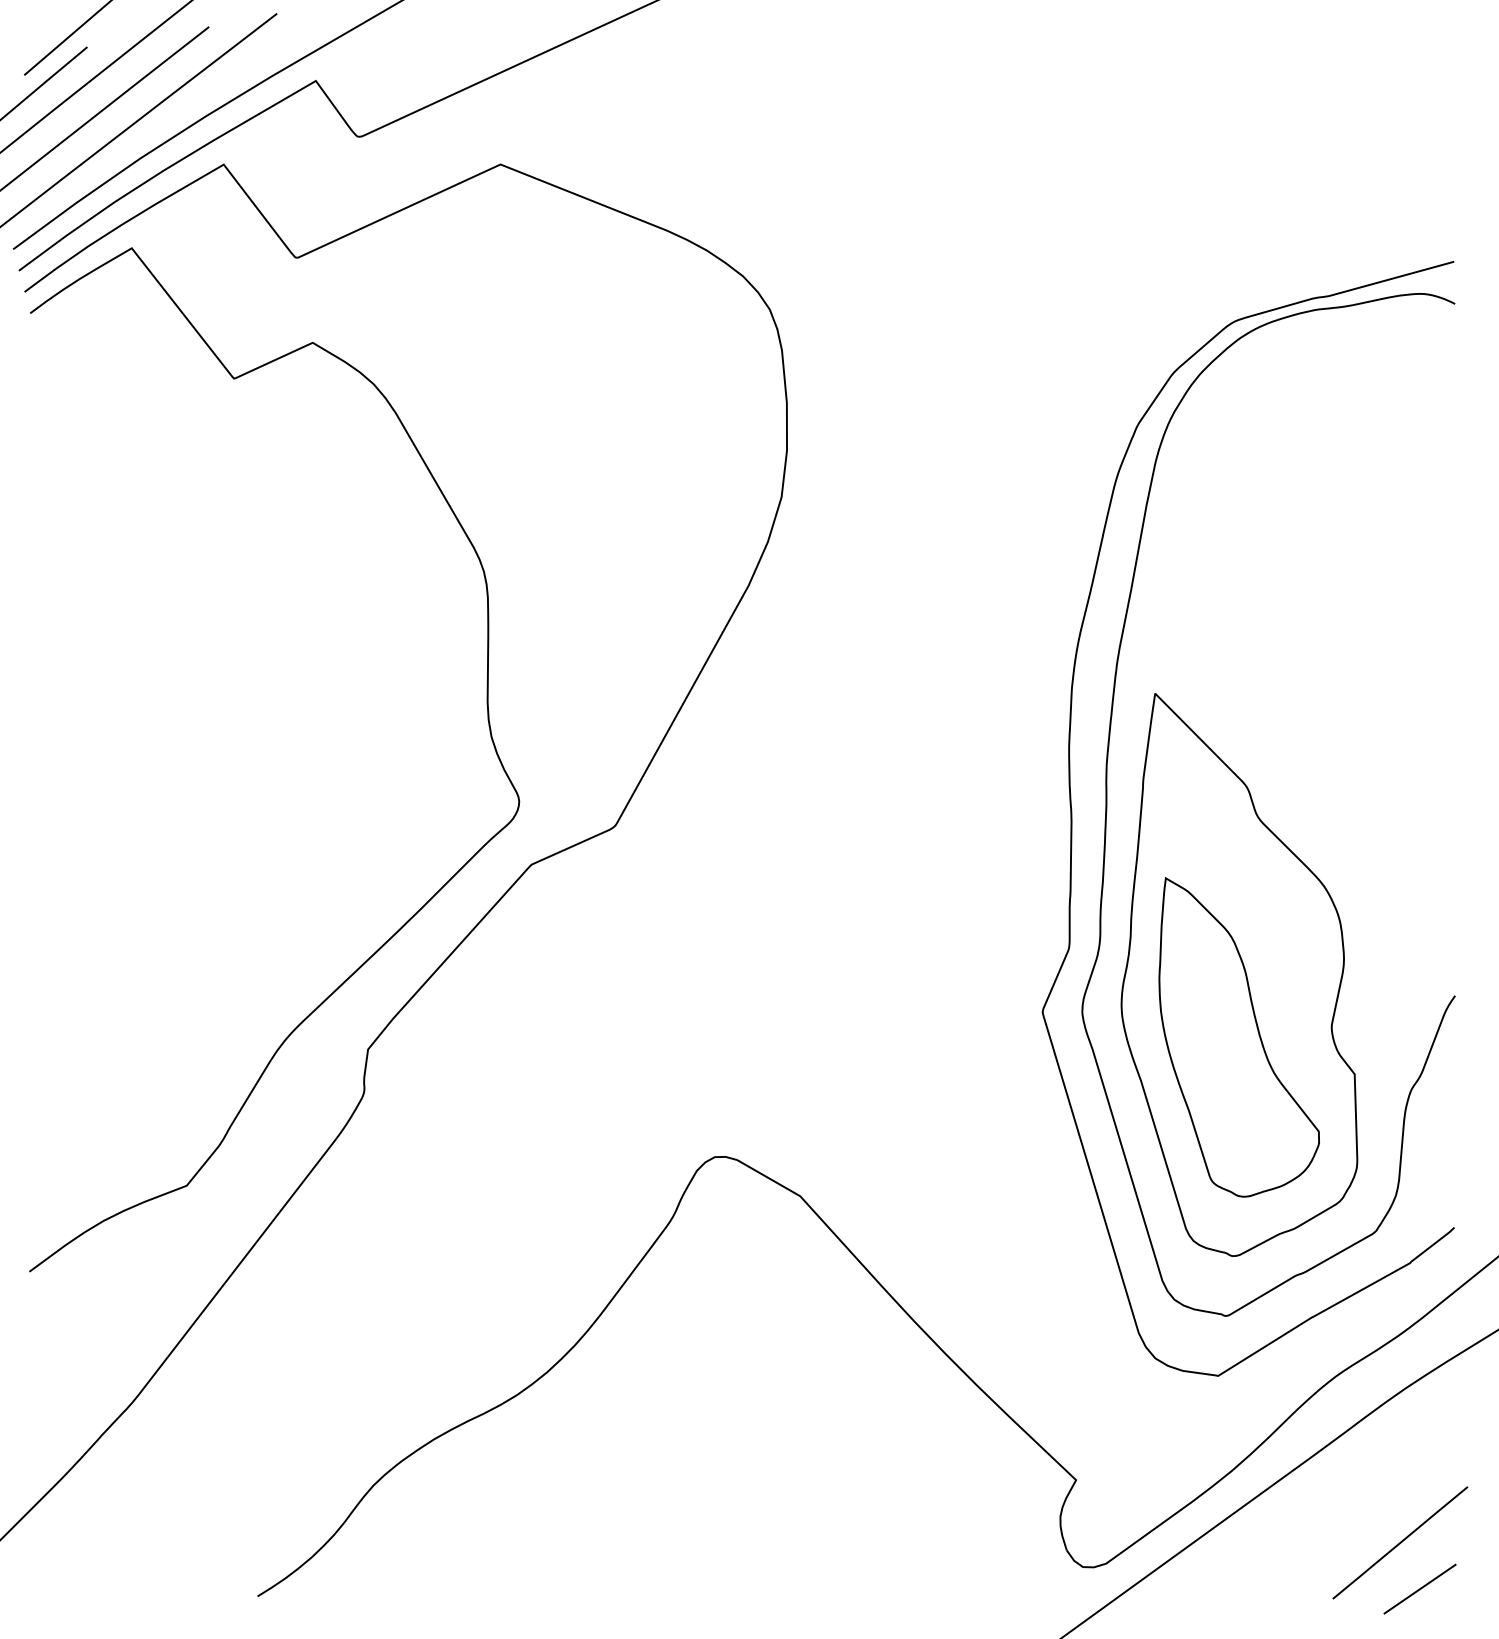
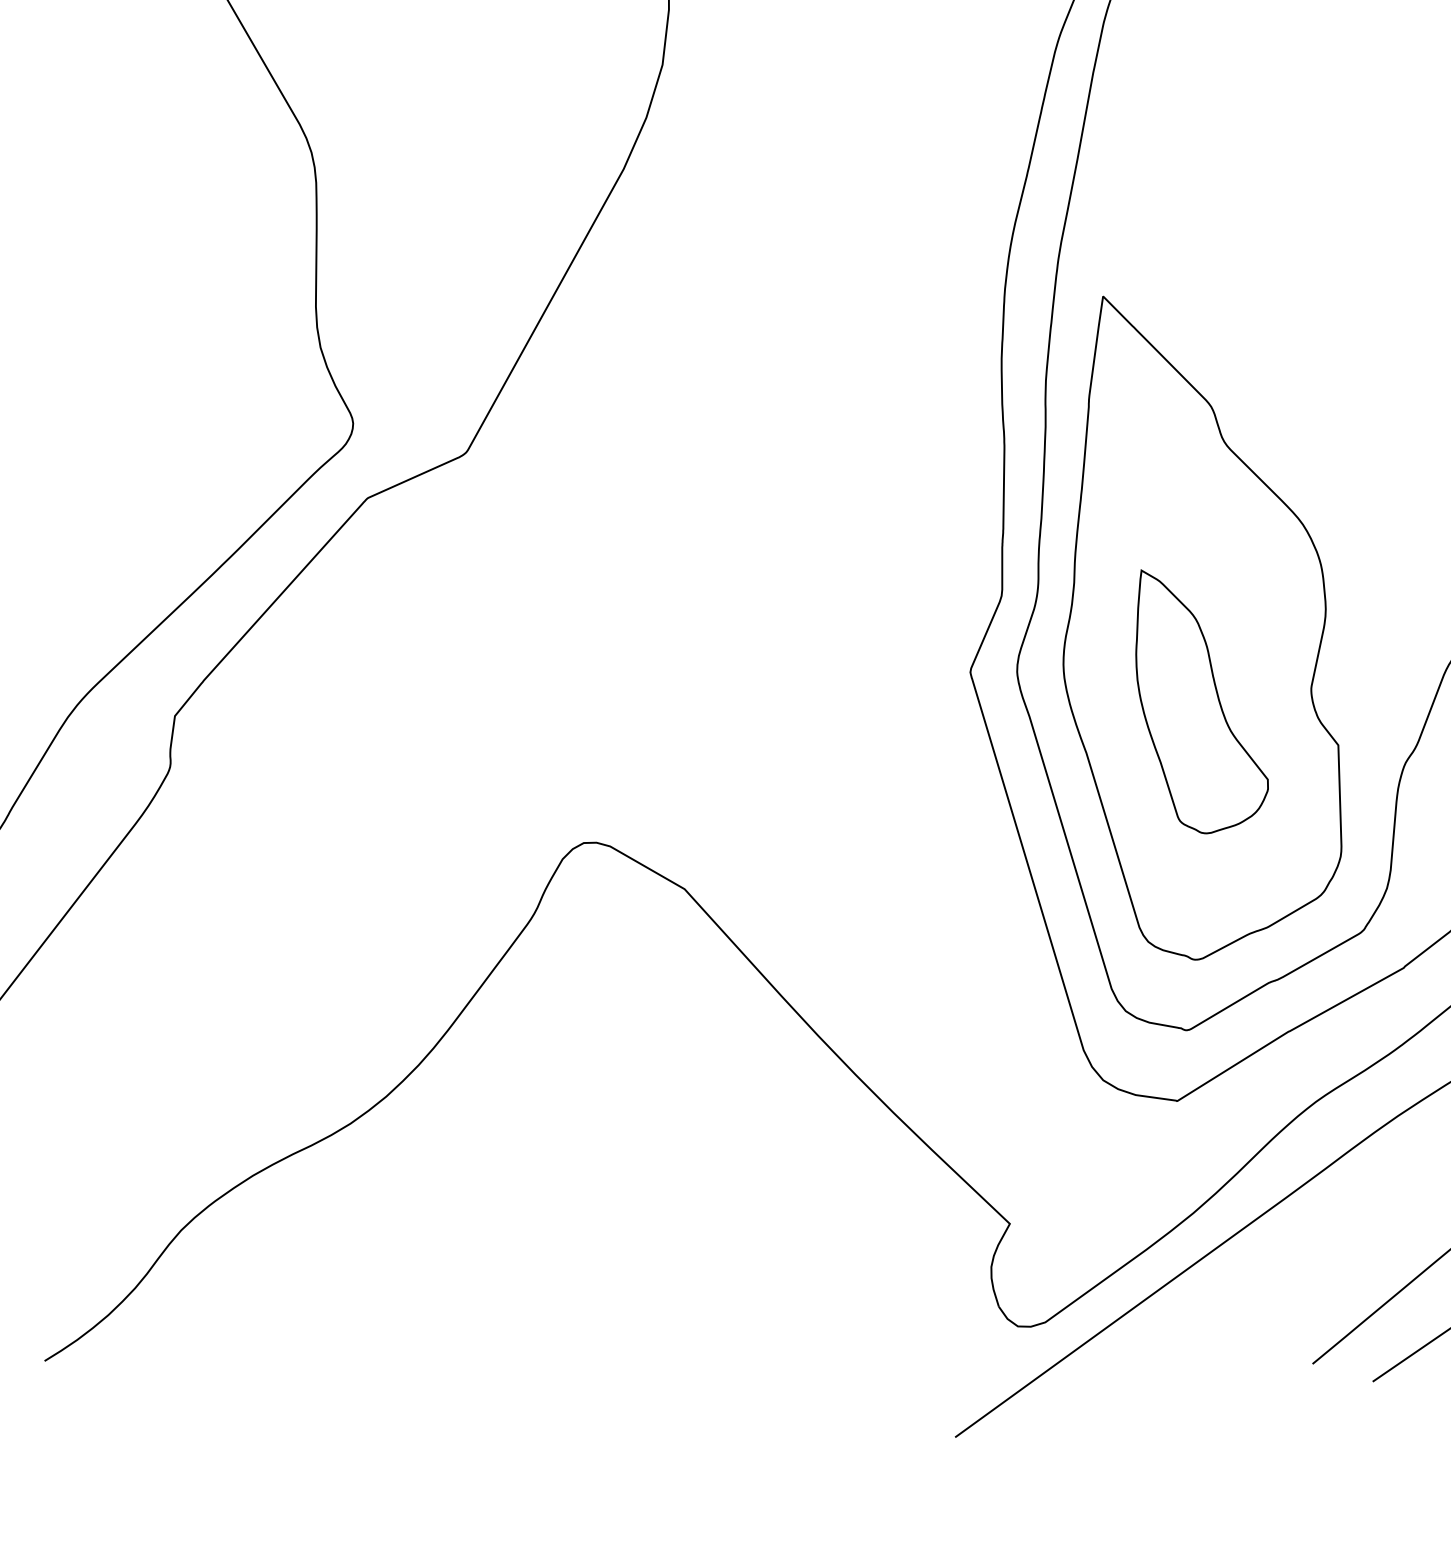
part: (1238, 1037) -> (1201, 701), size x0.7

